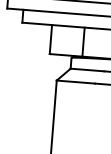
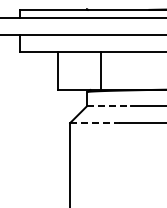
line: (87, 70) -> (108, 106), solid -> dashed
line: (76, 82) -> (95, 123), solid -> dashed

